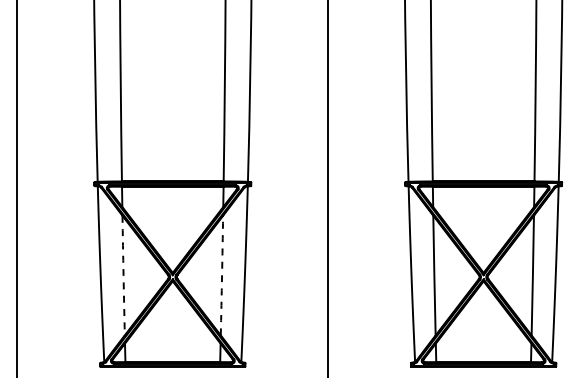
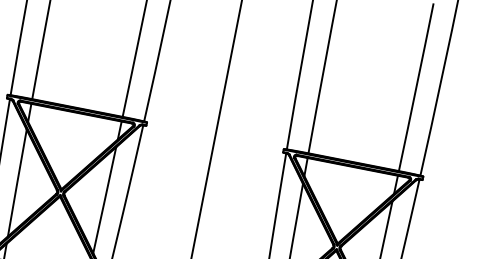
arc: (123, 275) -> (17, 182), dashed -> solid
arc: (222, 275) -> (105, 200), dashed -> solid

